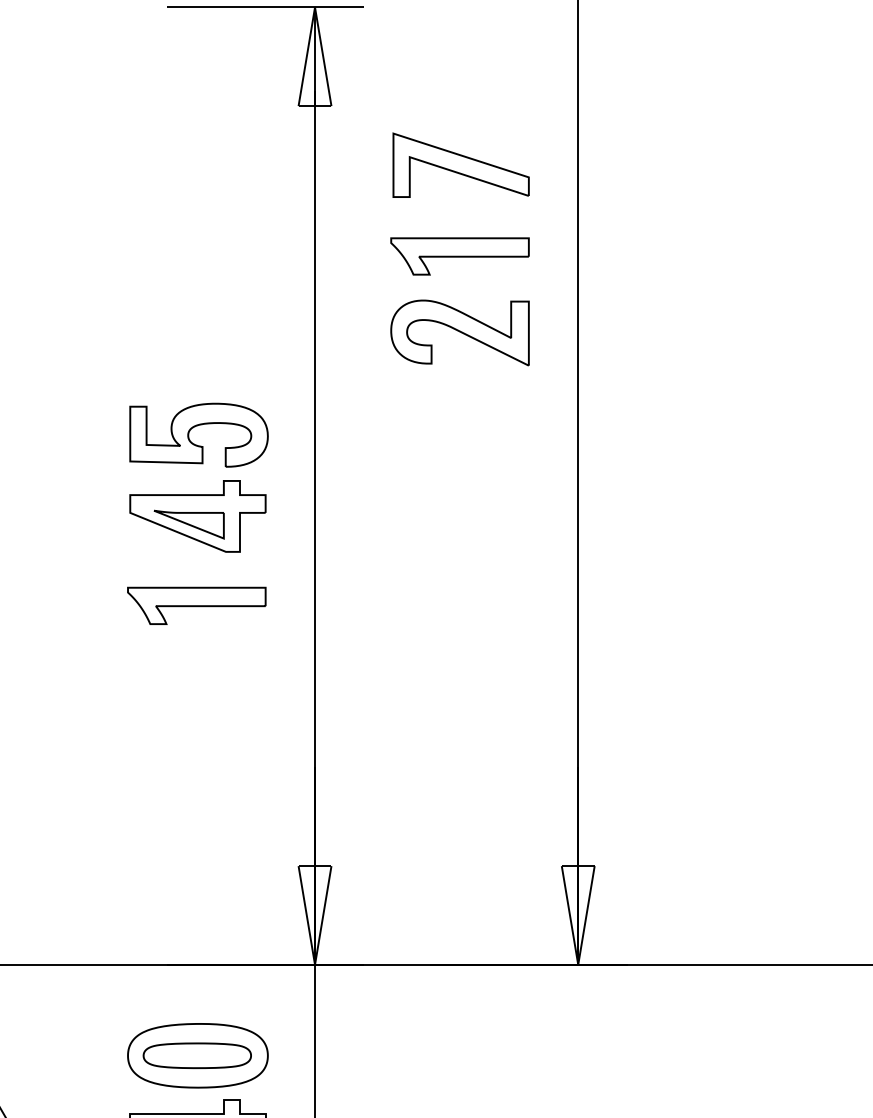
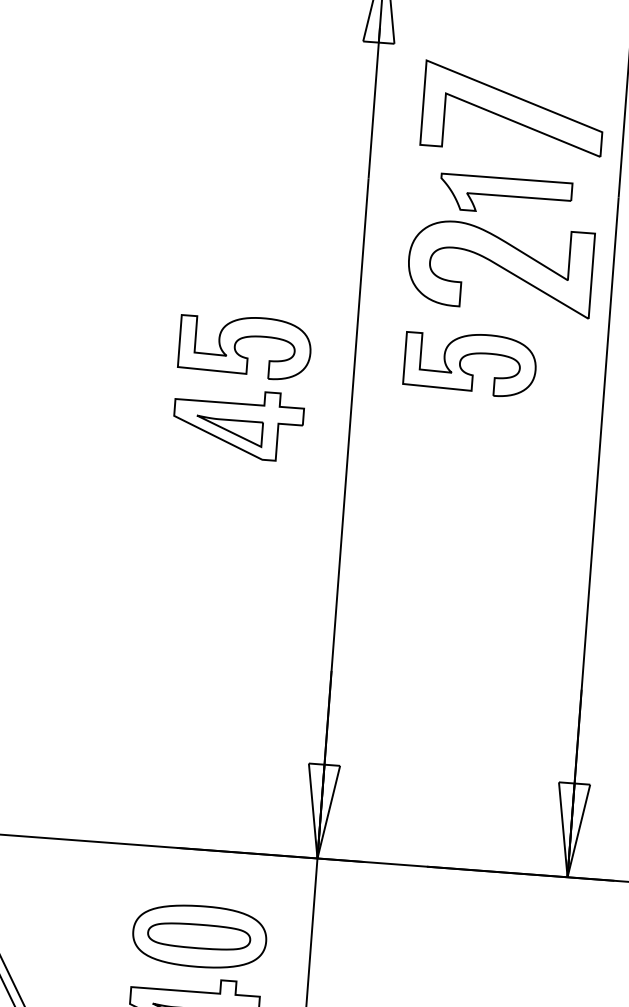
part: (460, 164) -> (512, 108), size x1.4
part: (459, 332) -> (499, 268), size x1.4
part: (430, 428) -> (465, 357), added
part: (196, 605) -> (230, 508), removed

